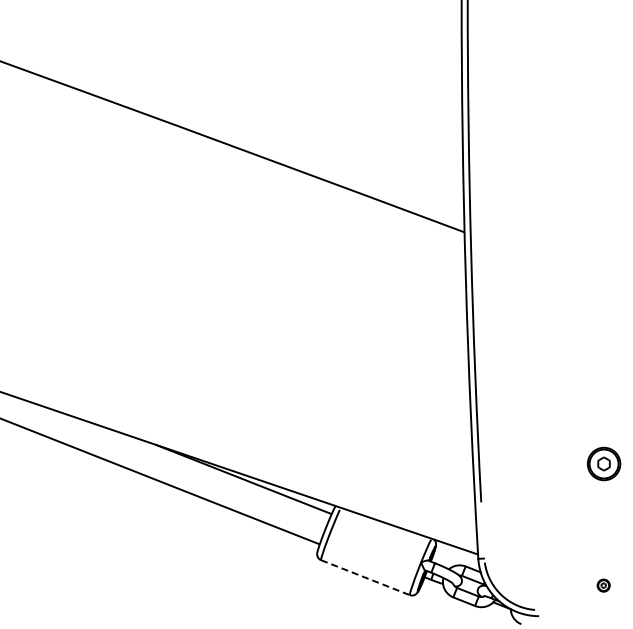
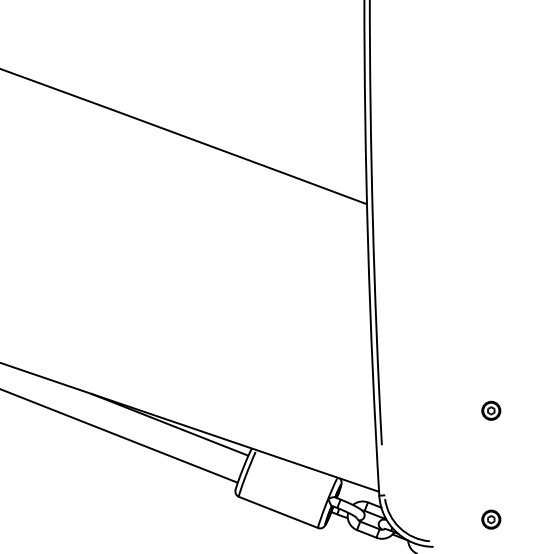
part: (603, 463) -> (491, 410), size x0.62
line: (365, 577) -> (278, 512), dashed -> solid
part: (603, 585) -> (491, 519), size x1.67

